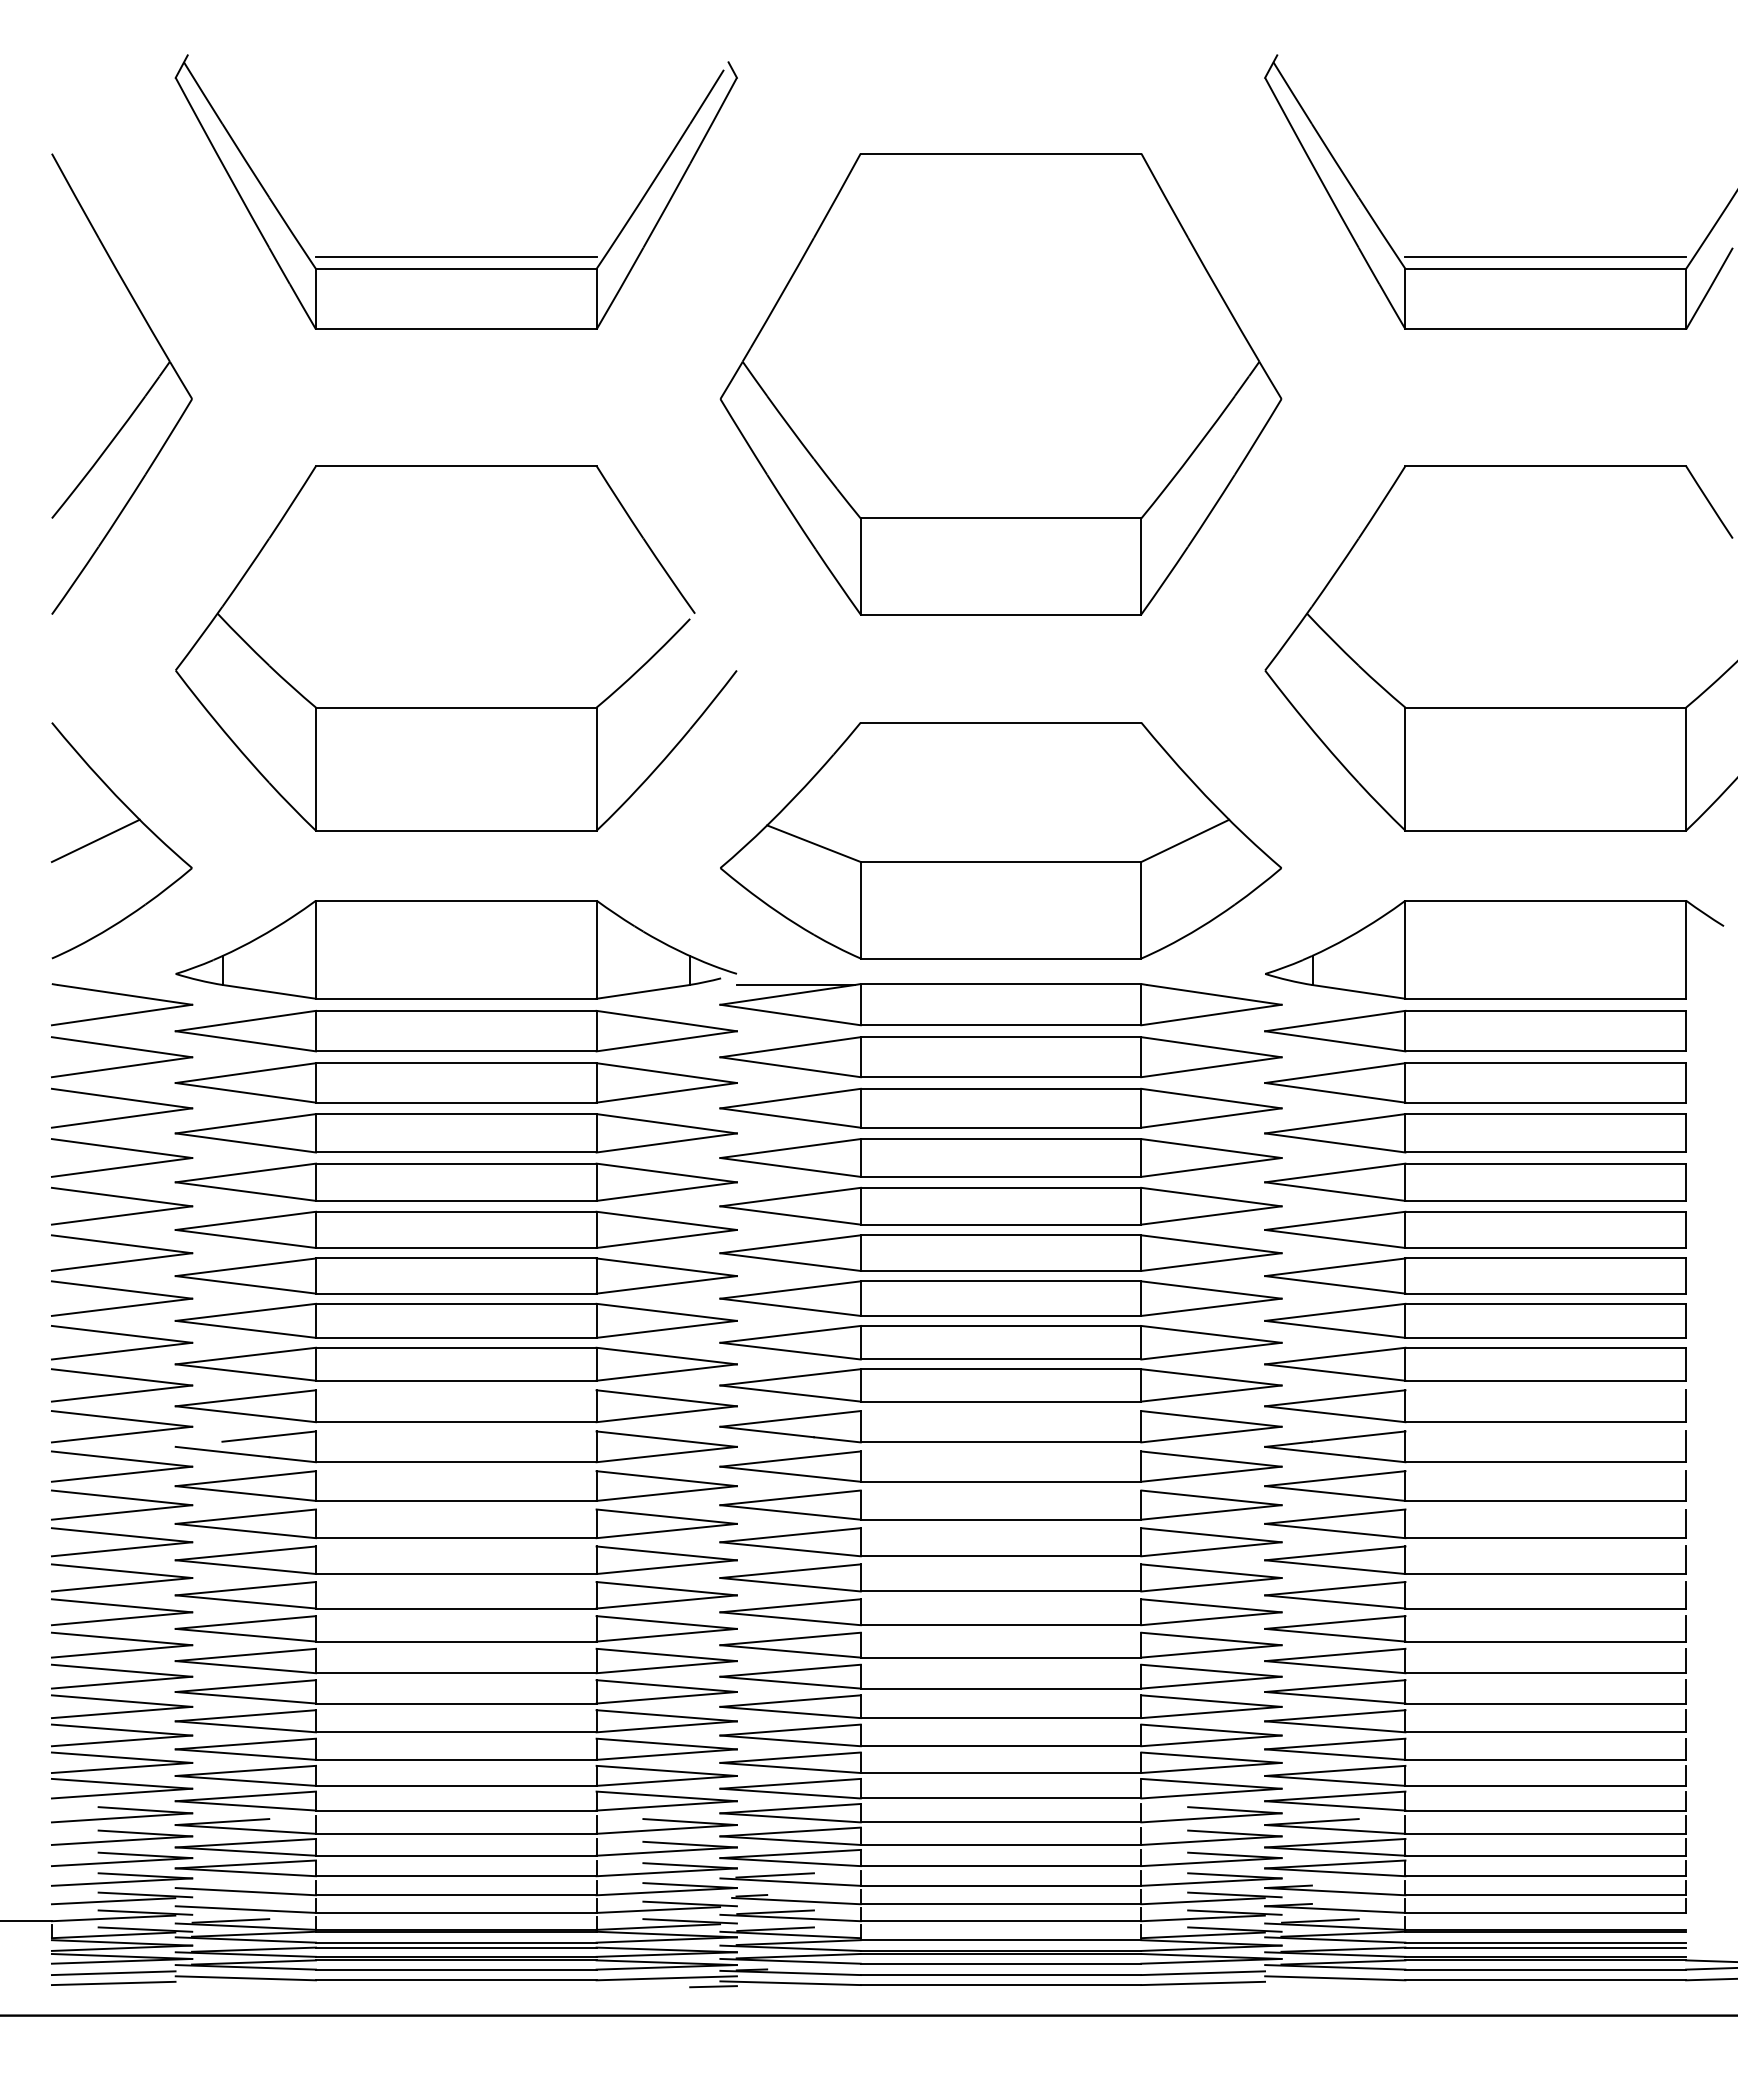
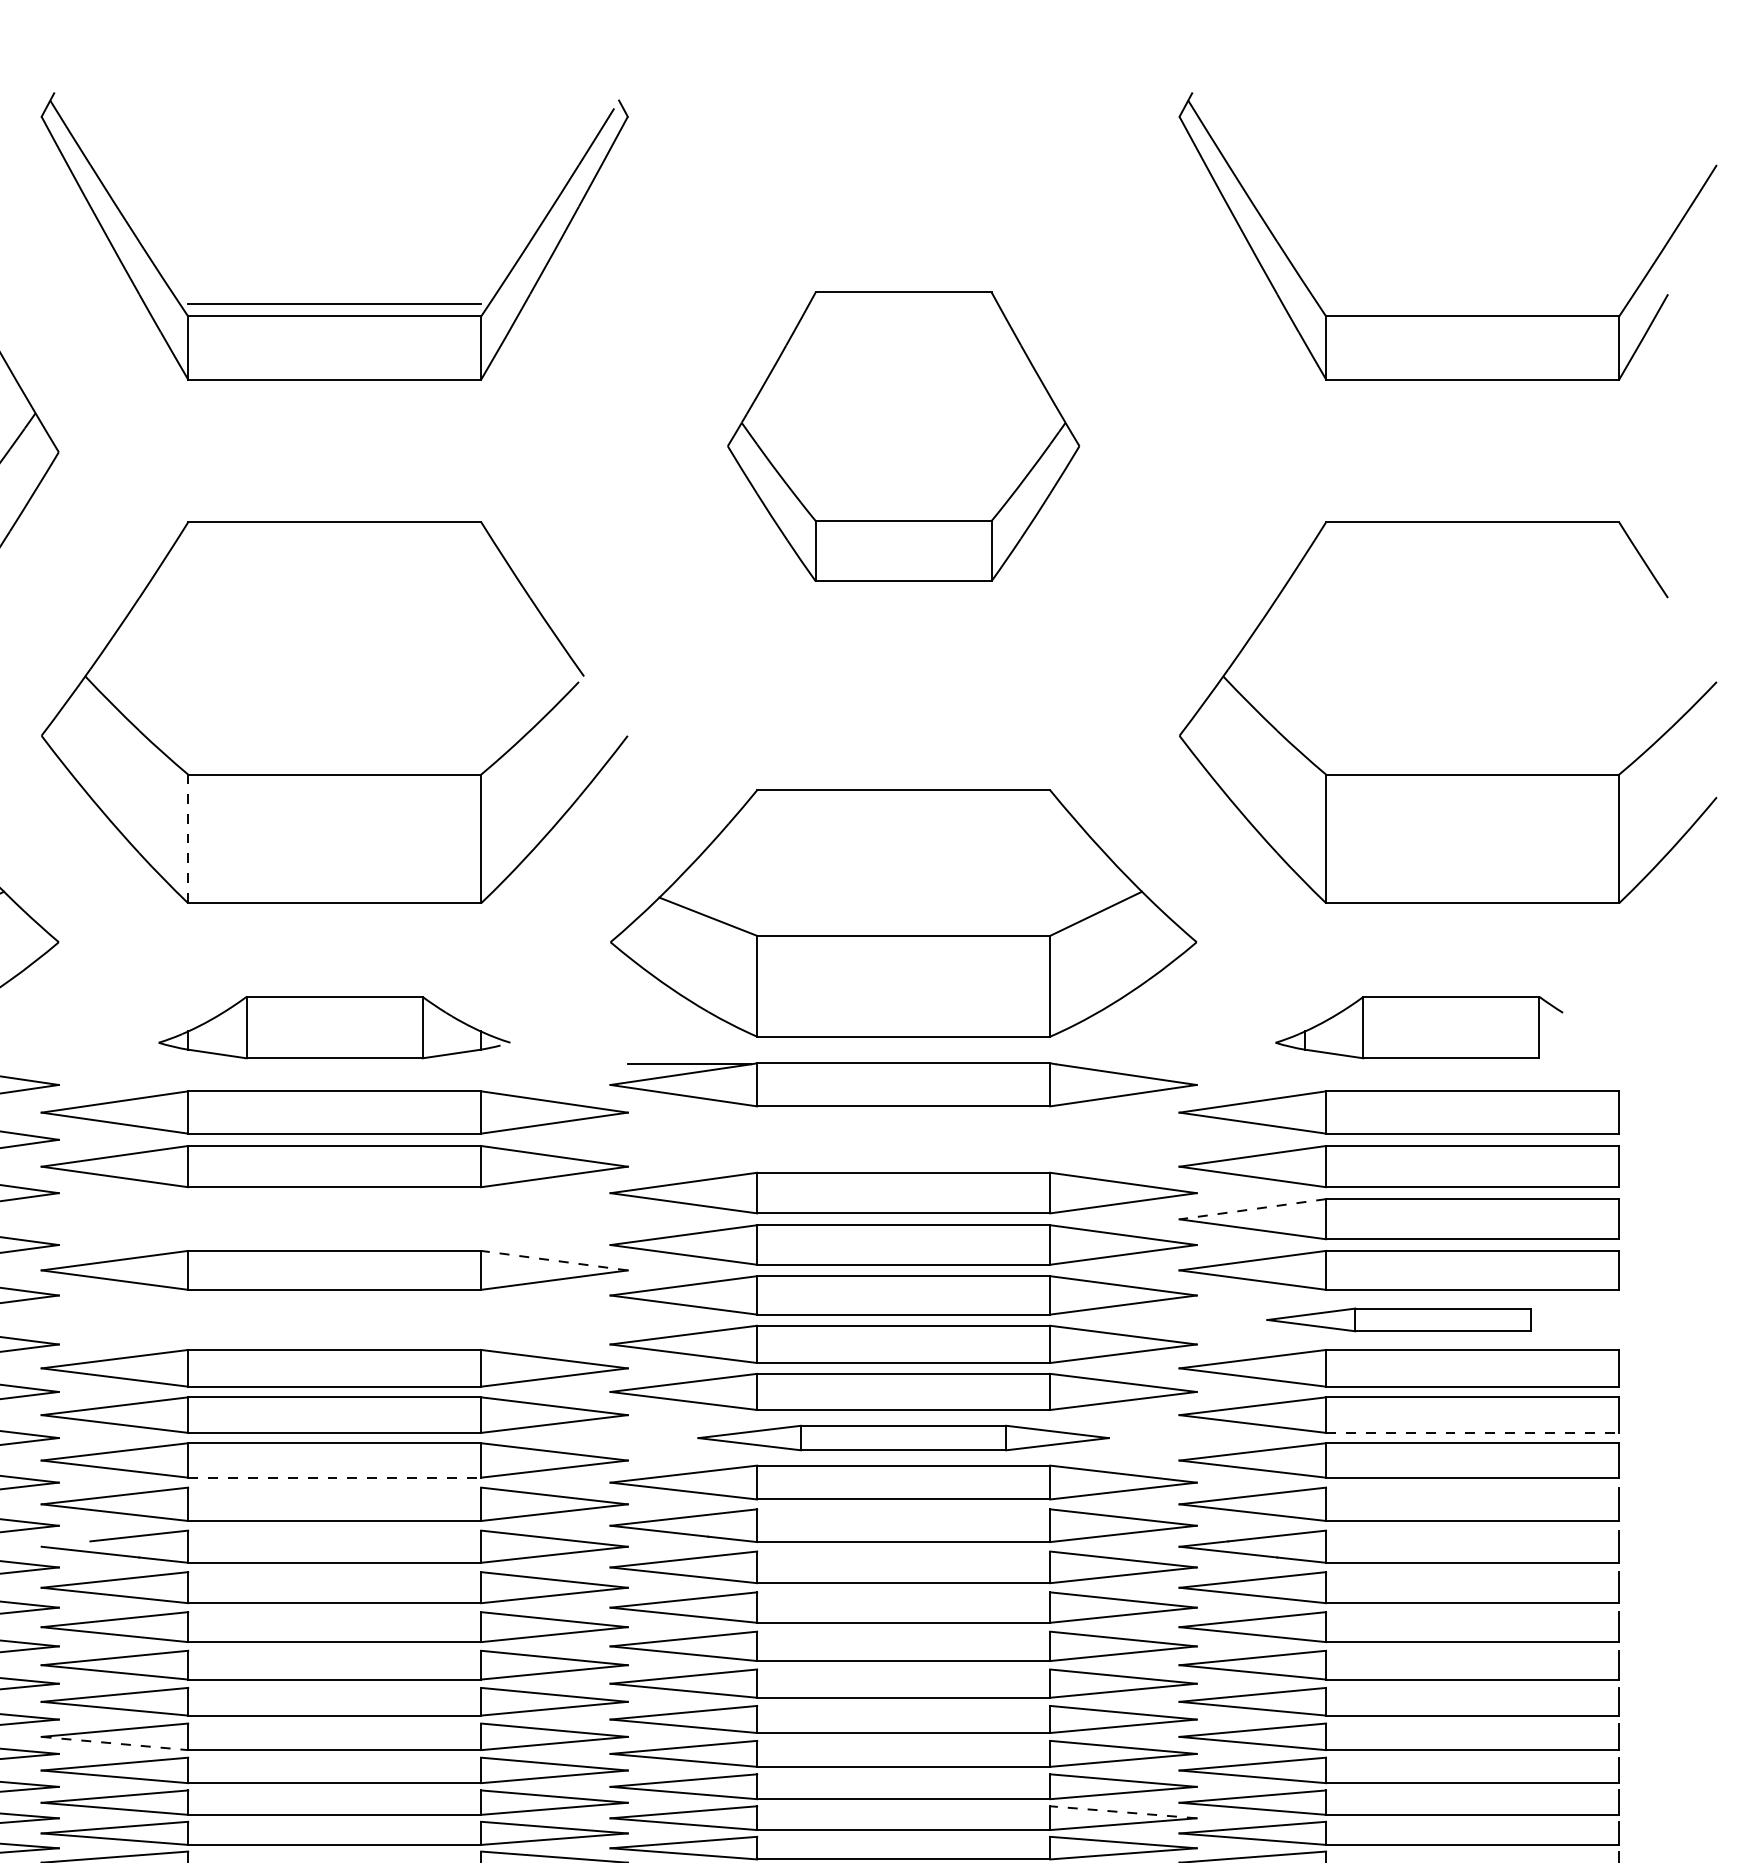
line: (1545, 256) -> (1472, 303), removed
part: (1000, 384) -> (903, 437), size x0.6
line: (316, 769) -> (188, 839), solid -> dashed
part: (455, 949) -> (333, 1027), size x0.6
part: (1494, 949) -> (1419, 1027), size x0.6
part: (1000, 1057) -> (903, 1140), removed
line: (1335, 1123) -> (1253, 1208), solid -> dashed
part: (455, 1133) -> (333, 1219), removed
line: (666, 1172) -> (554, 1260), solid -> dashed
part: (455, 1229) -> (333, 1319), removed
part: (1475, 1229) -> (1399, 1319), size x0.6
line: (1546, 1337) -> (1473, 1432), solid -> dashed
part: (1000, 1342) -> (903, 1437), size x0.7
line: (456, 1380) -> (334, 1477), solid -> dashed
line: (246, 1635) -> (115, 1743), solid -> dashed
line: (1210, 1701) -> (1122, 1812), solid -> dashed

